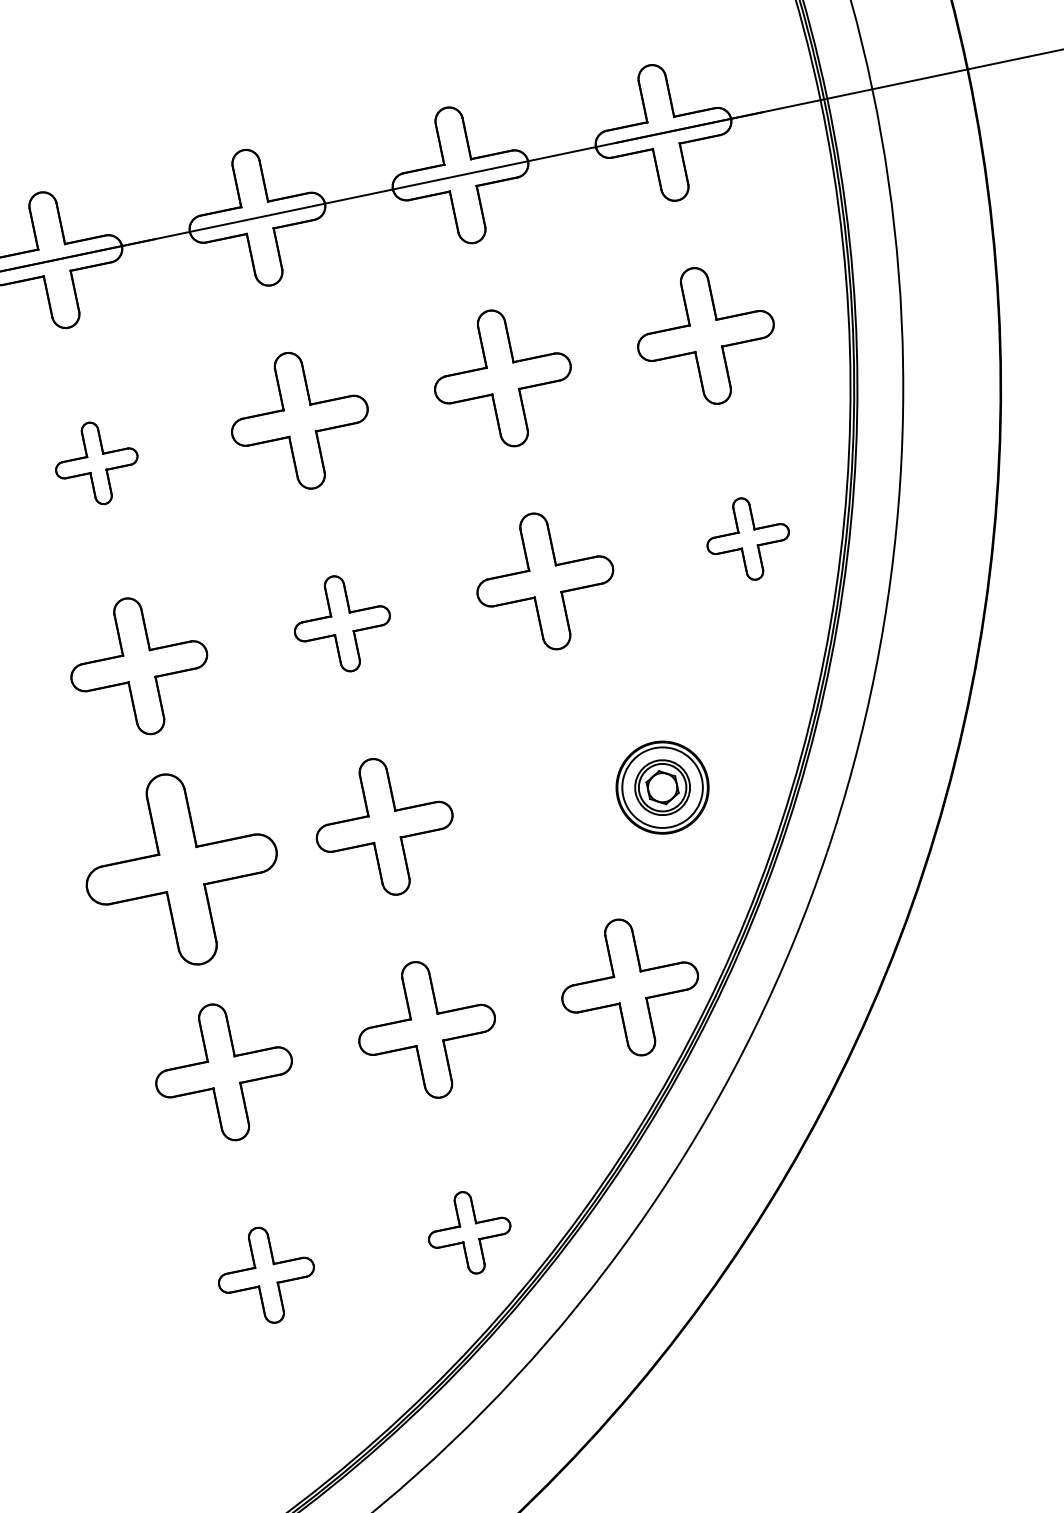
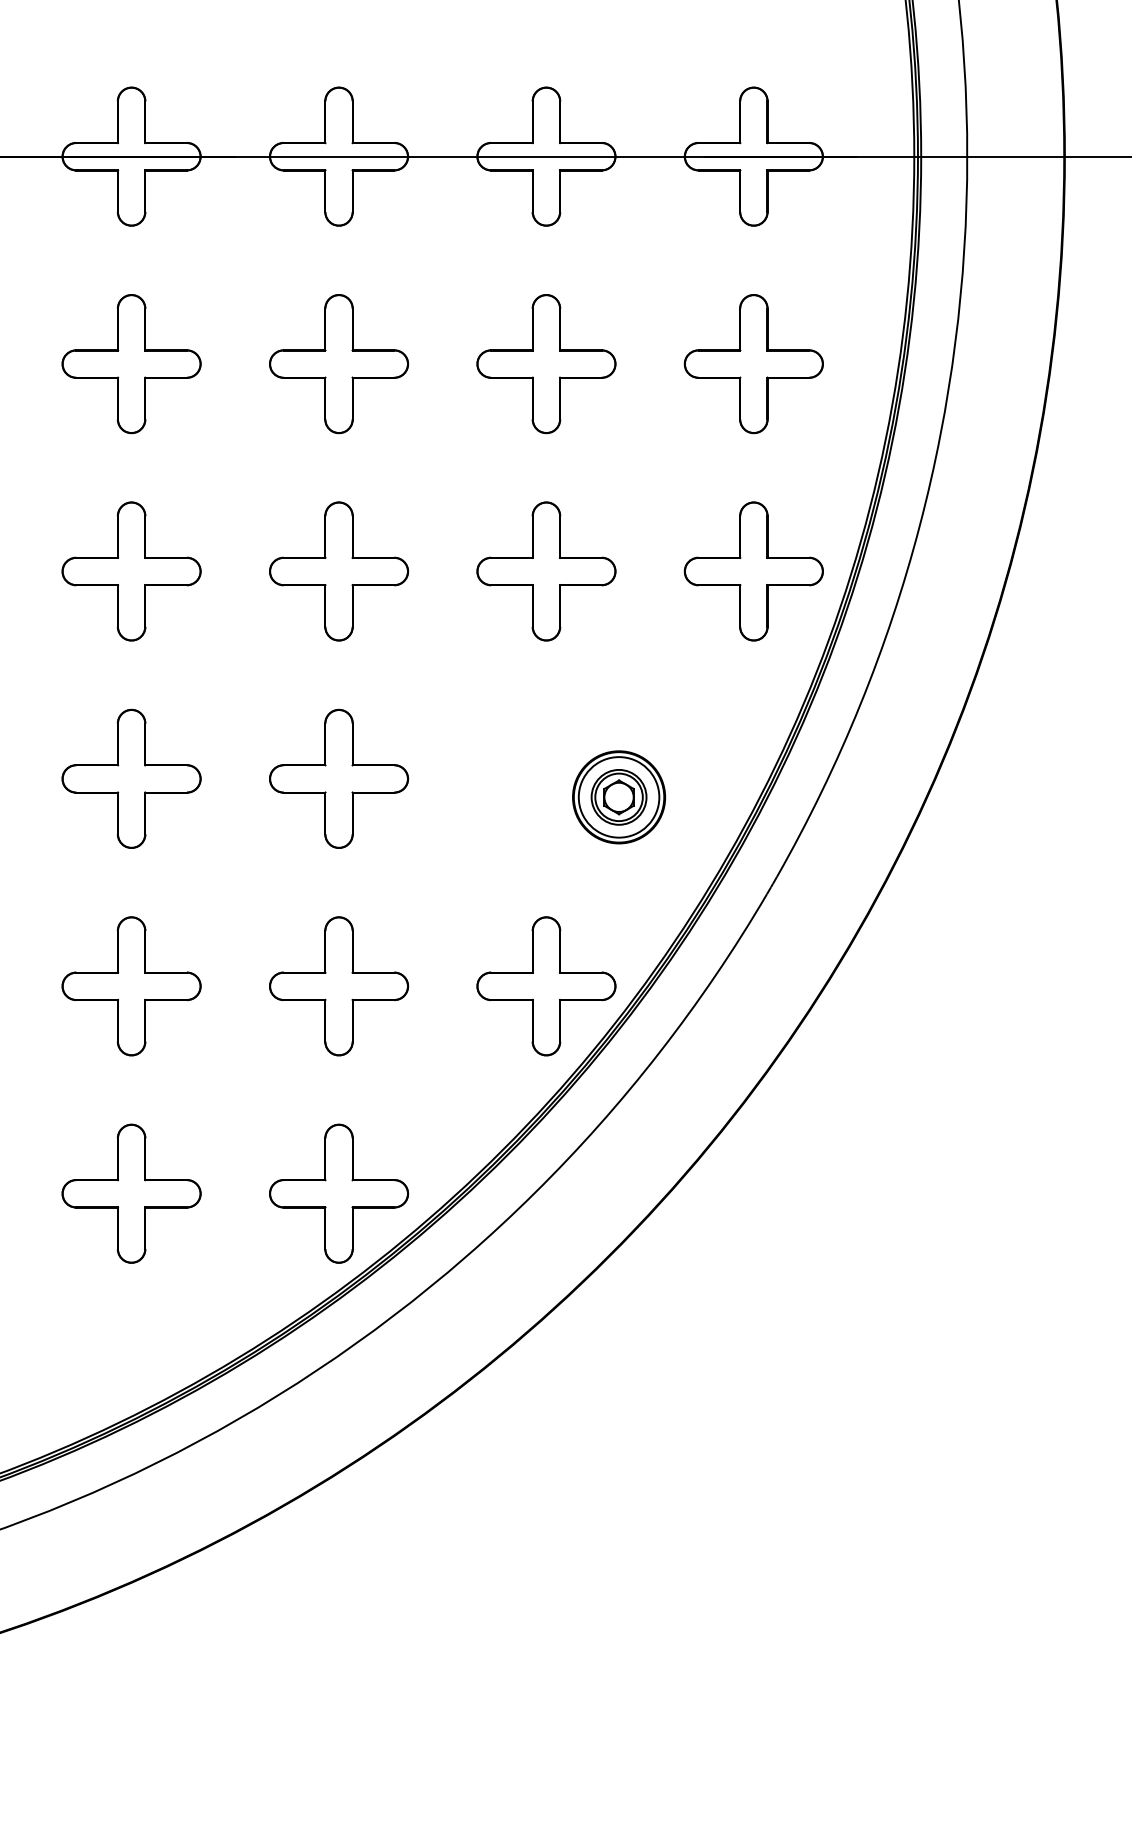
part: (96, 463) -> (131, 364), size x1.67
part: (748, 539) -> (753, 571), size x1.67
part: (342, 623) -> (339, 571), size x1.43
part: (181, 868) -> (131, 778), size x0.71
part: (469, 1232) -> (339, 1193), size x1.67
part: (266, 1275) -> (131, 1193), size x1.43

